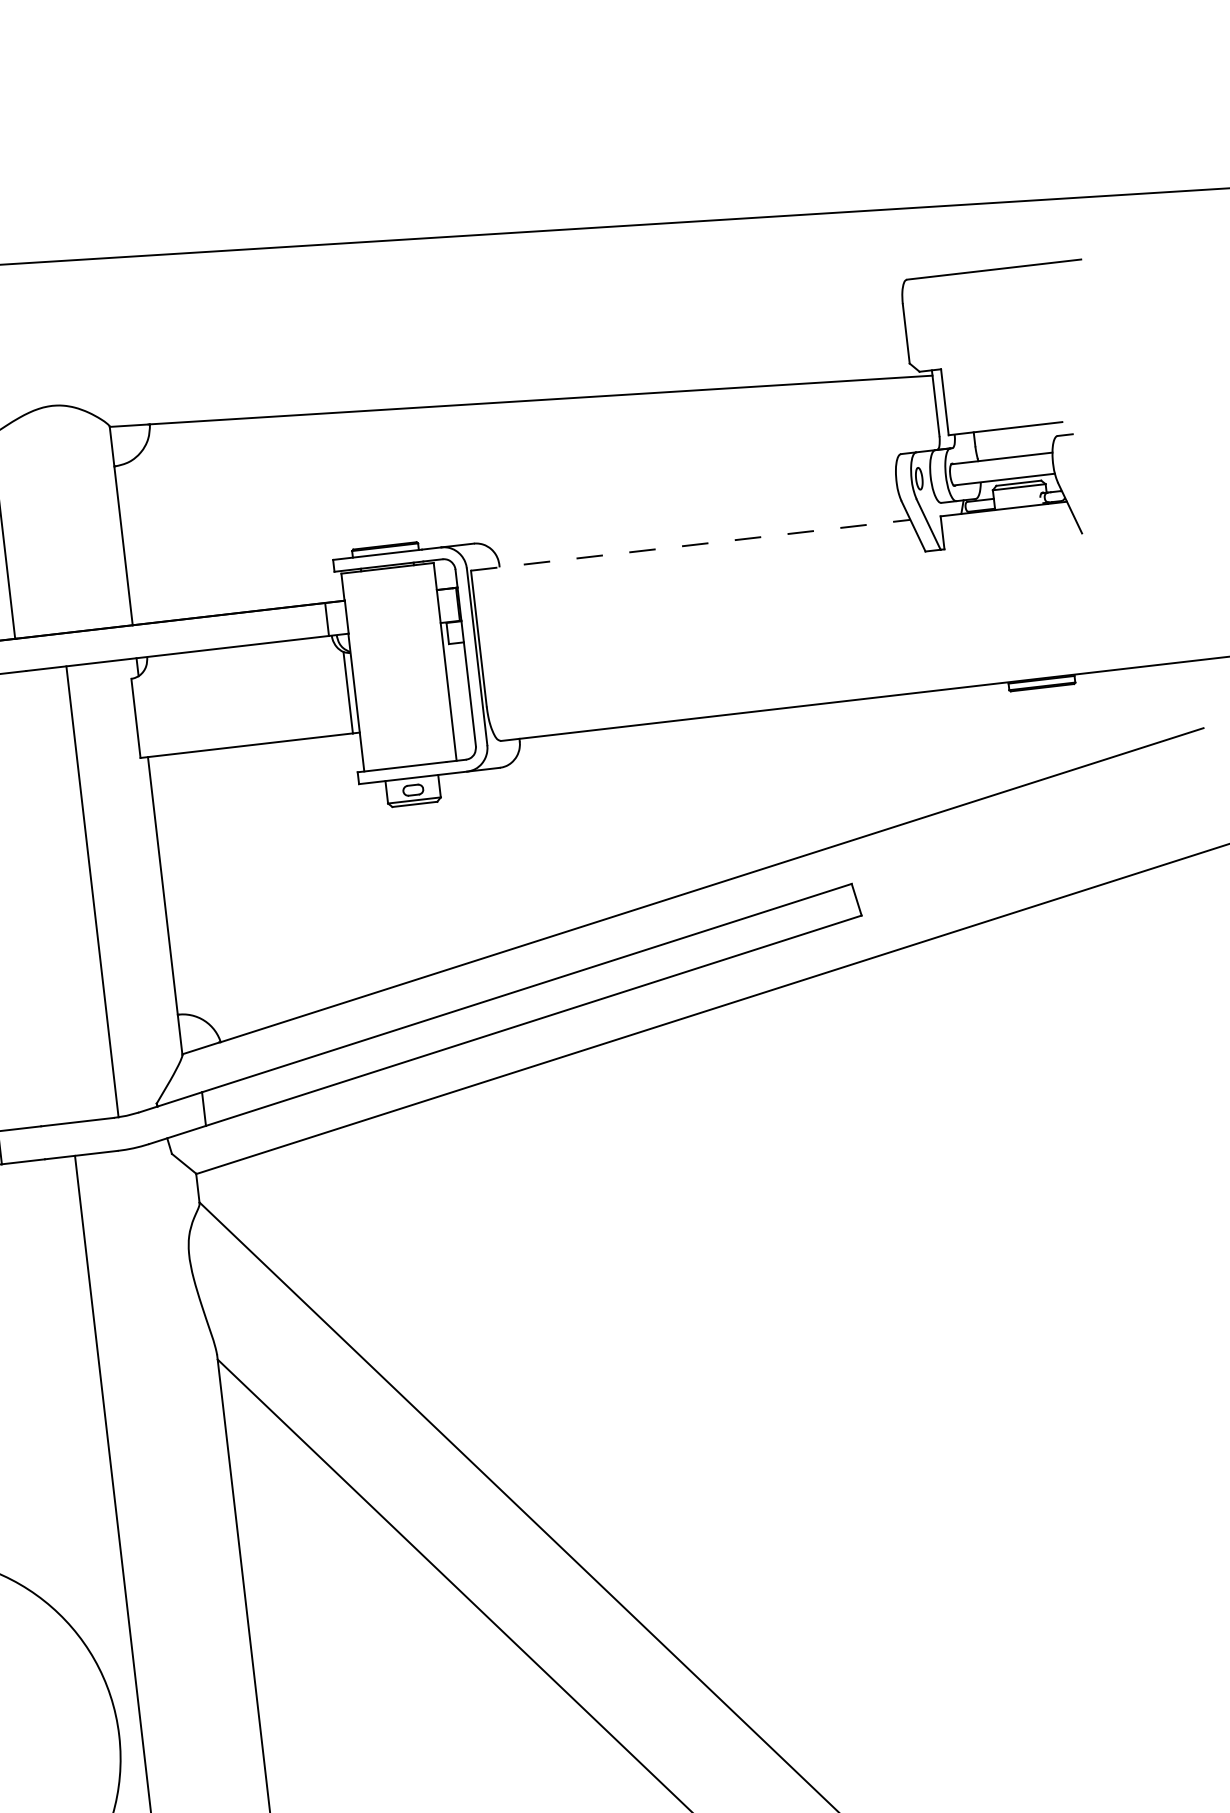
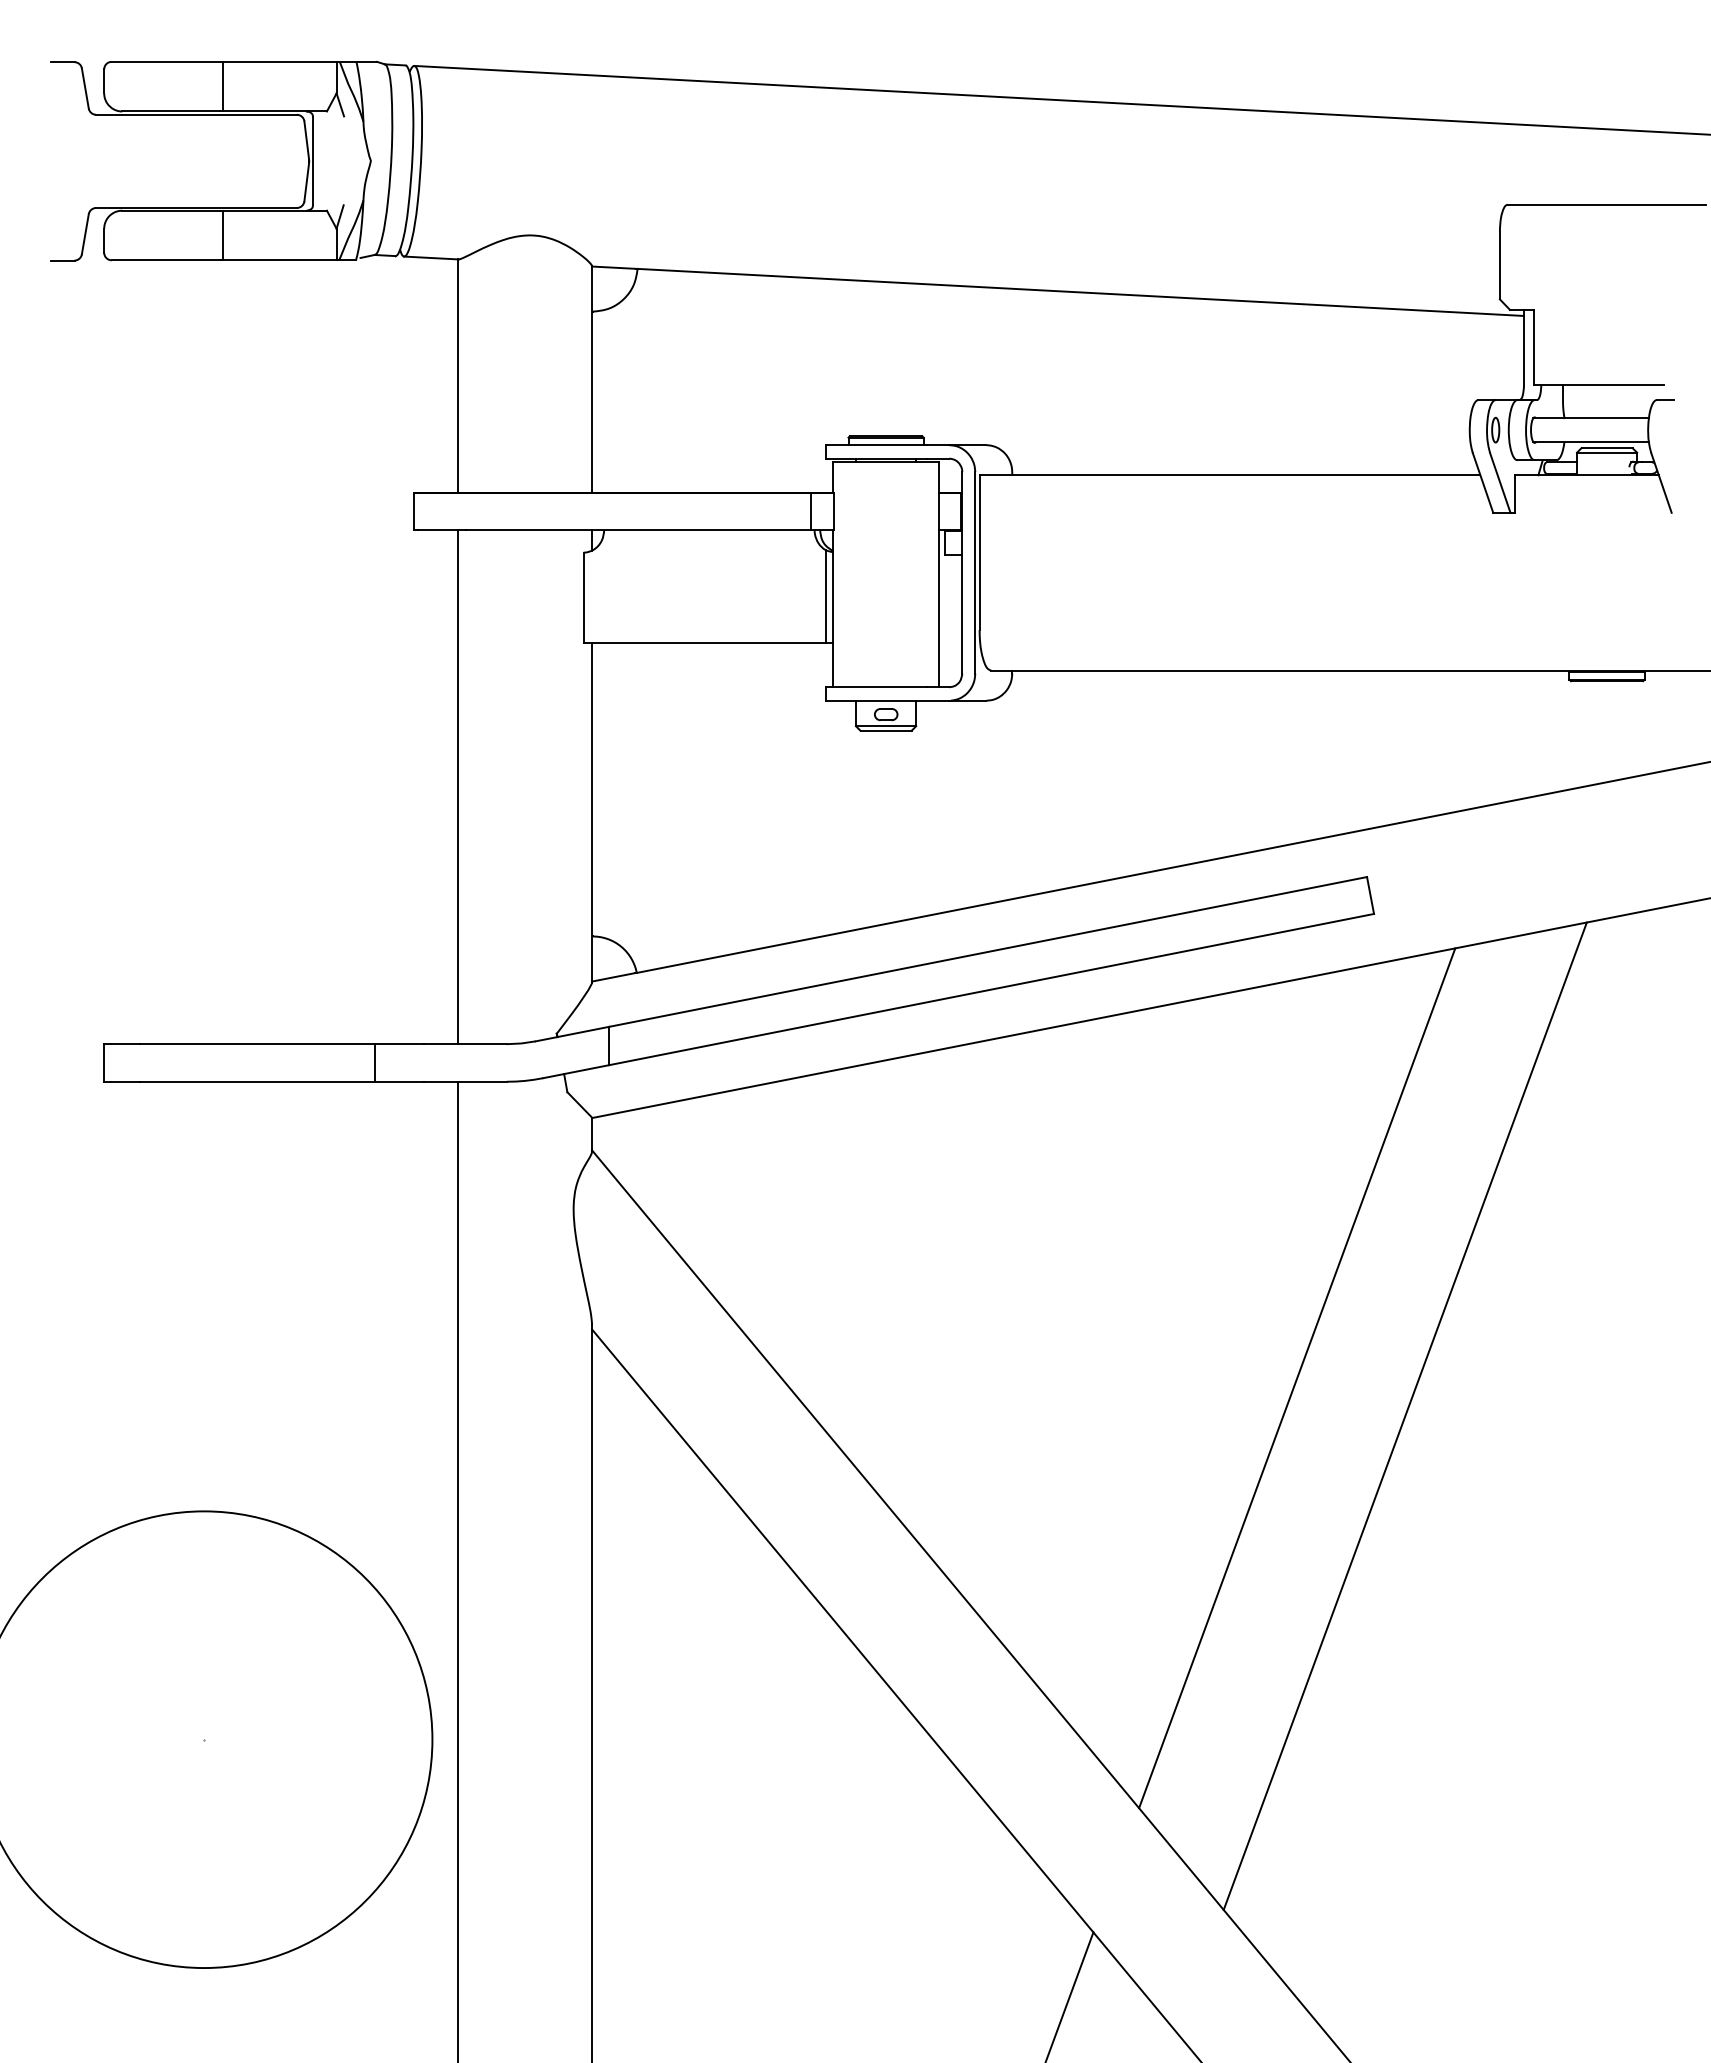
line: (691, 545) -> (1230, 475), dashed -> solid
line: (92, 892) -> (458, 787), moved
line: (841, 1330) -> (1297, 1378), added
line: (939, 1352) -> (1404, 1415), added

